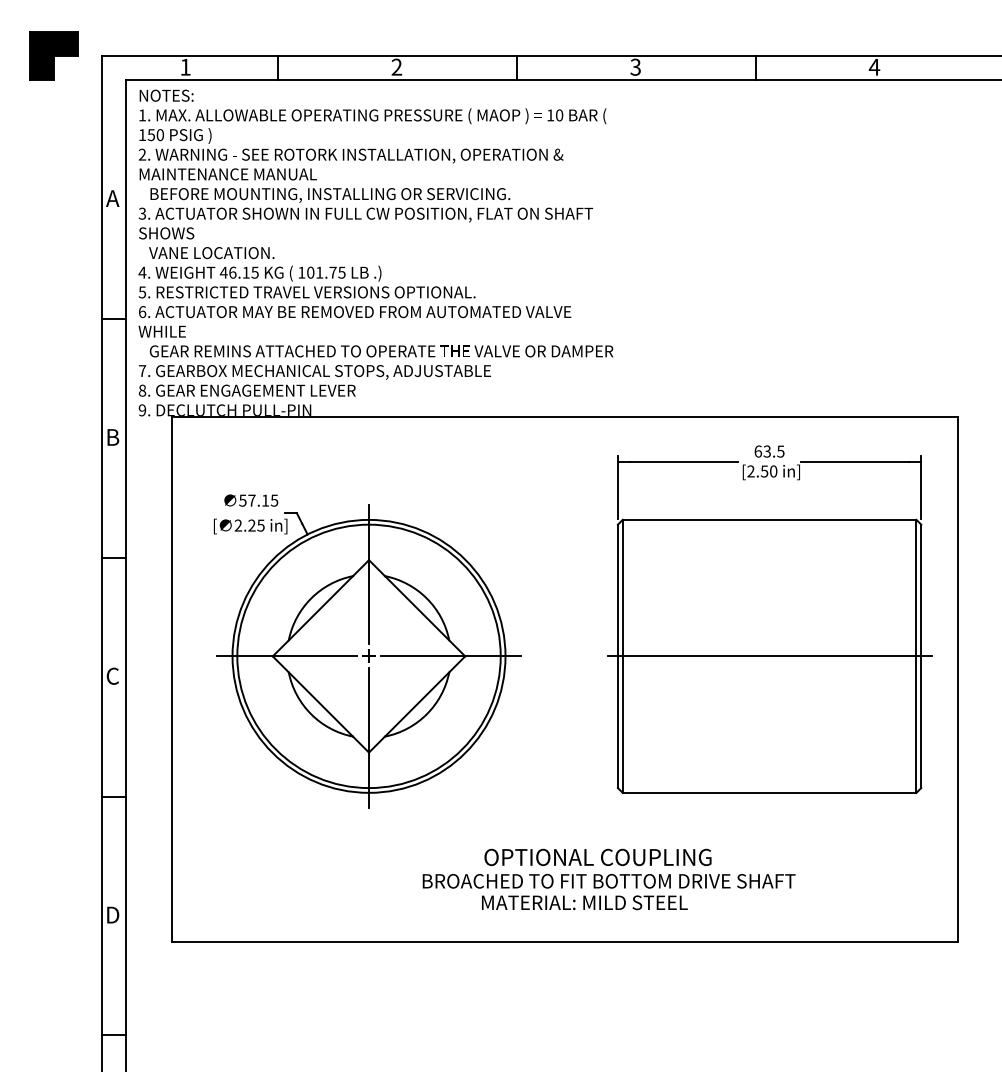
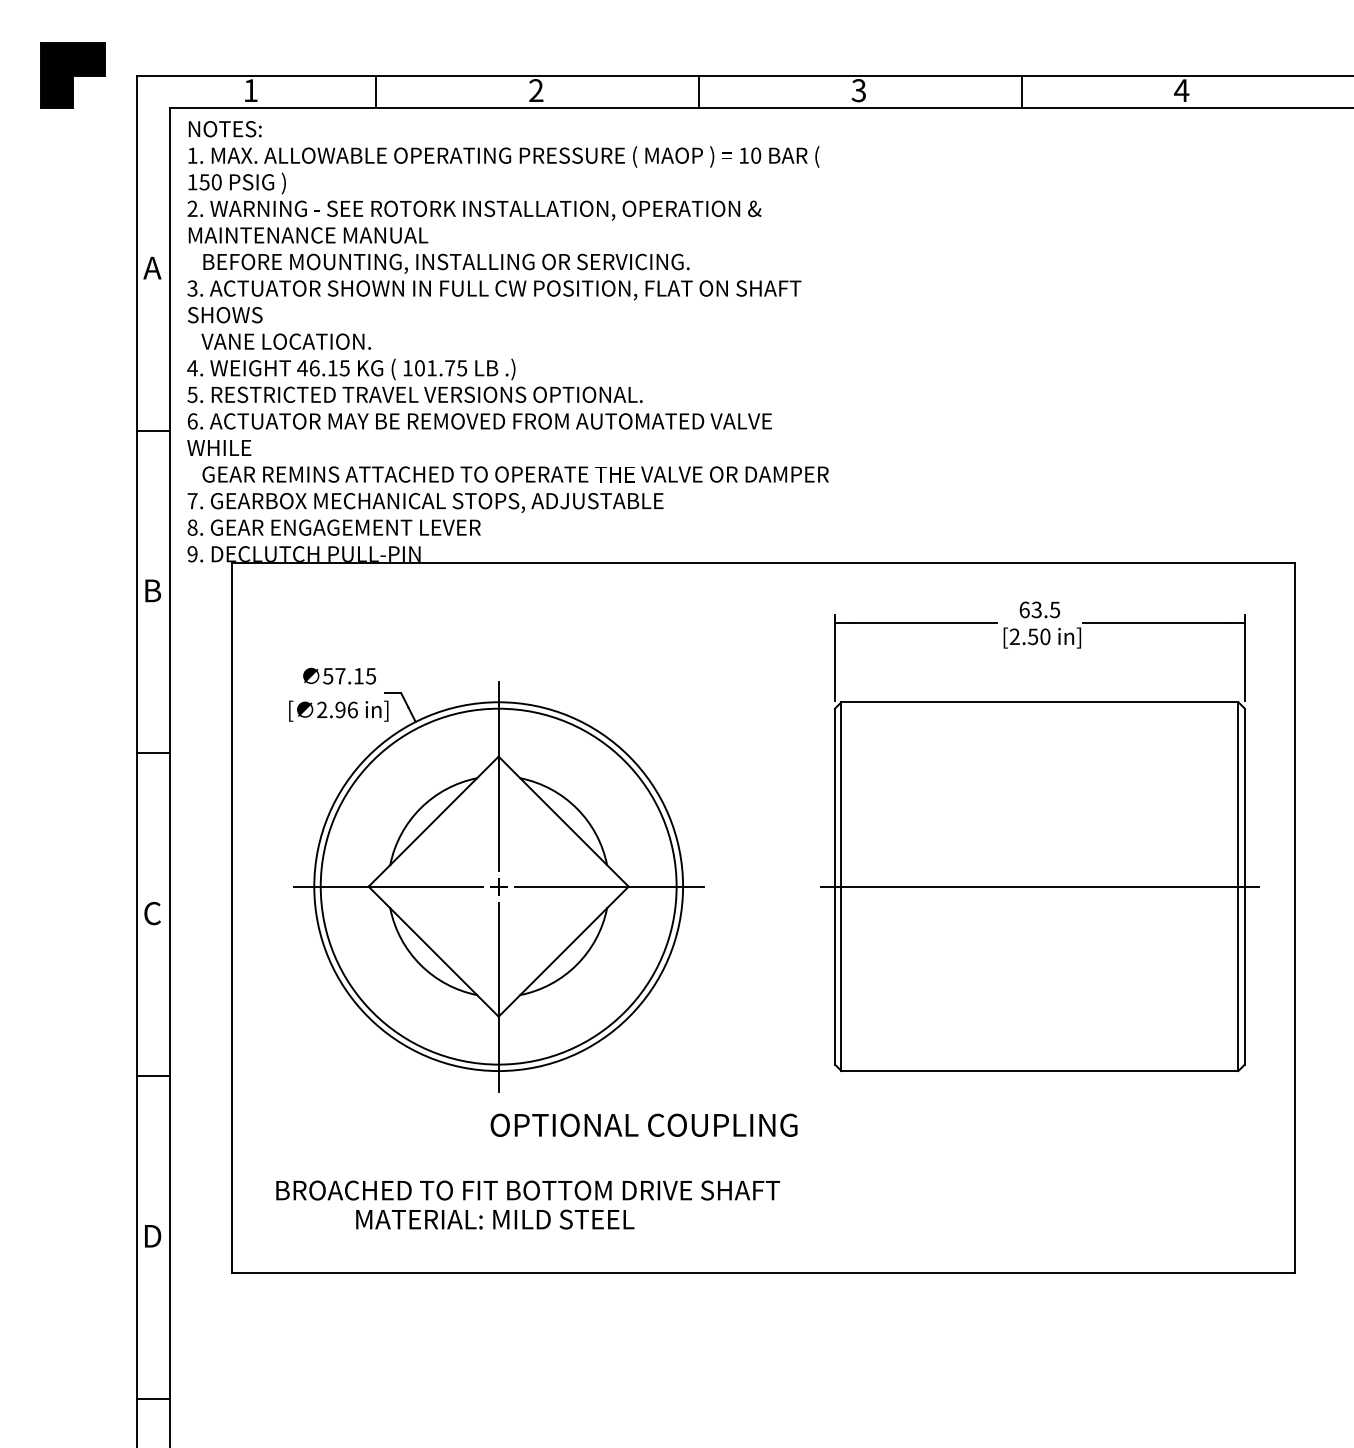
text: (256, 525) -> (346, 709), 2.25 -> 2.96
text: (597, 856) -> (643, 1124), moved
text: (609, 891) -> (528, 1204), moved

